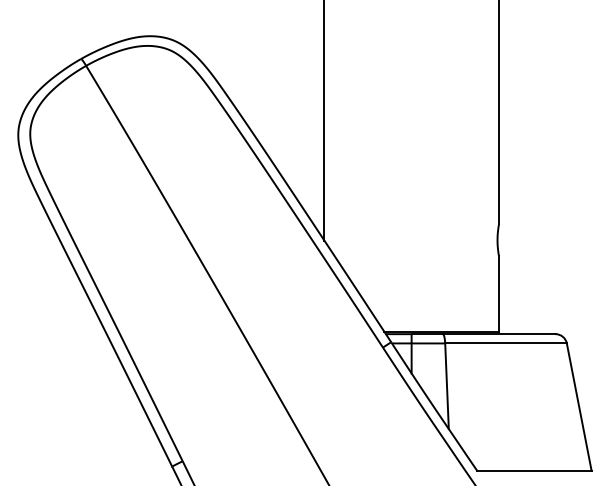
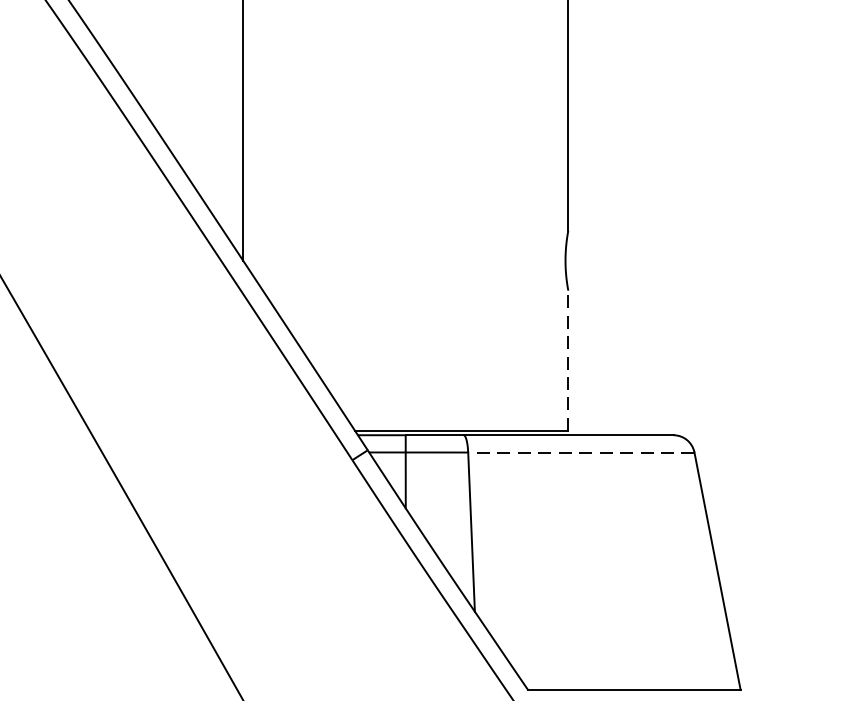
line: (499, 294) -> (569, 361), solid -> dashed
line: (506, 343) -> (582, 452), solid -> dashed

